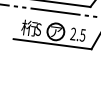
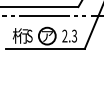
text: (82, 34) -> (74, 35), 2.5 -> 2.3

